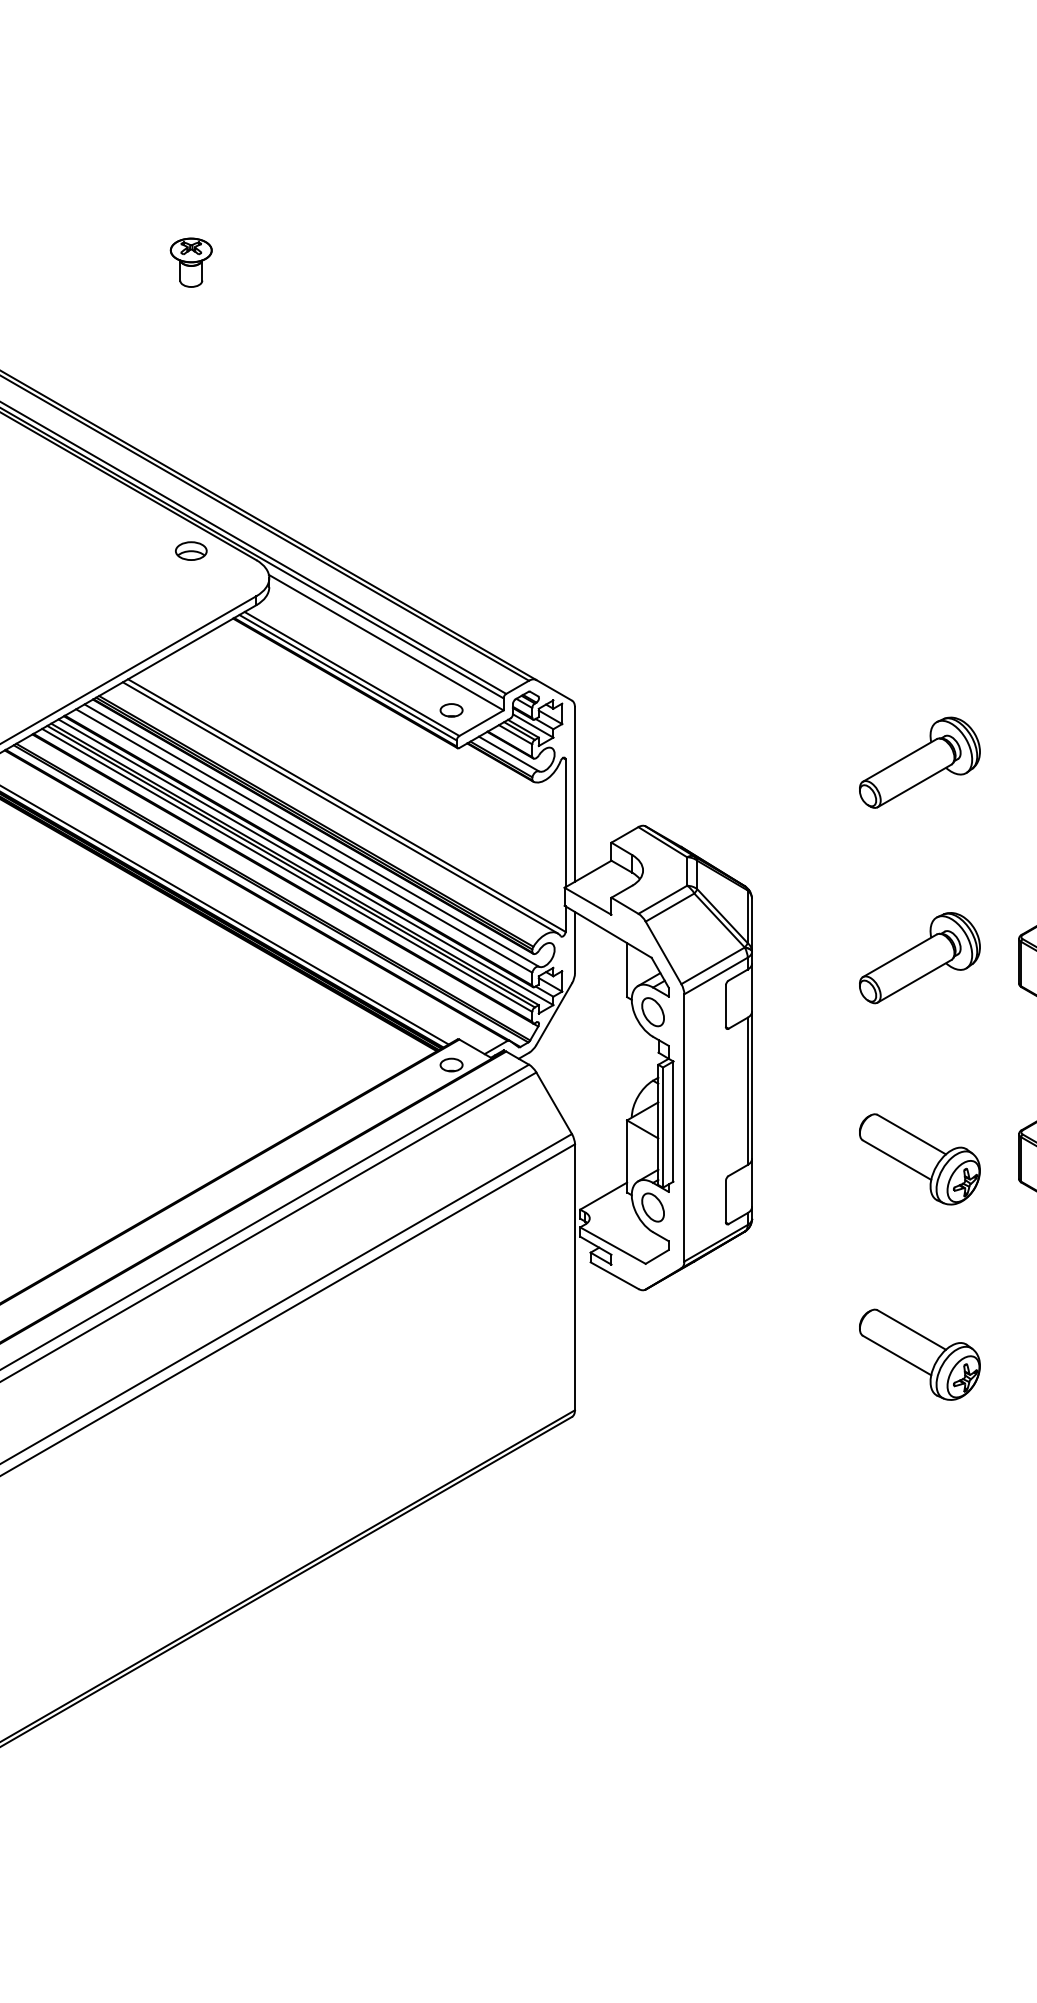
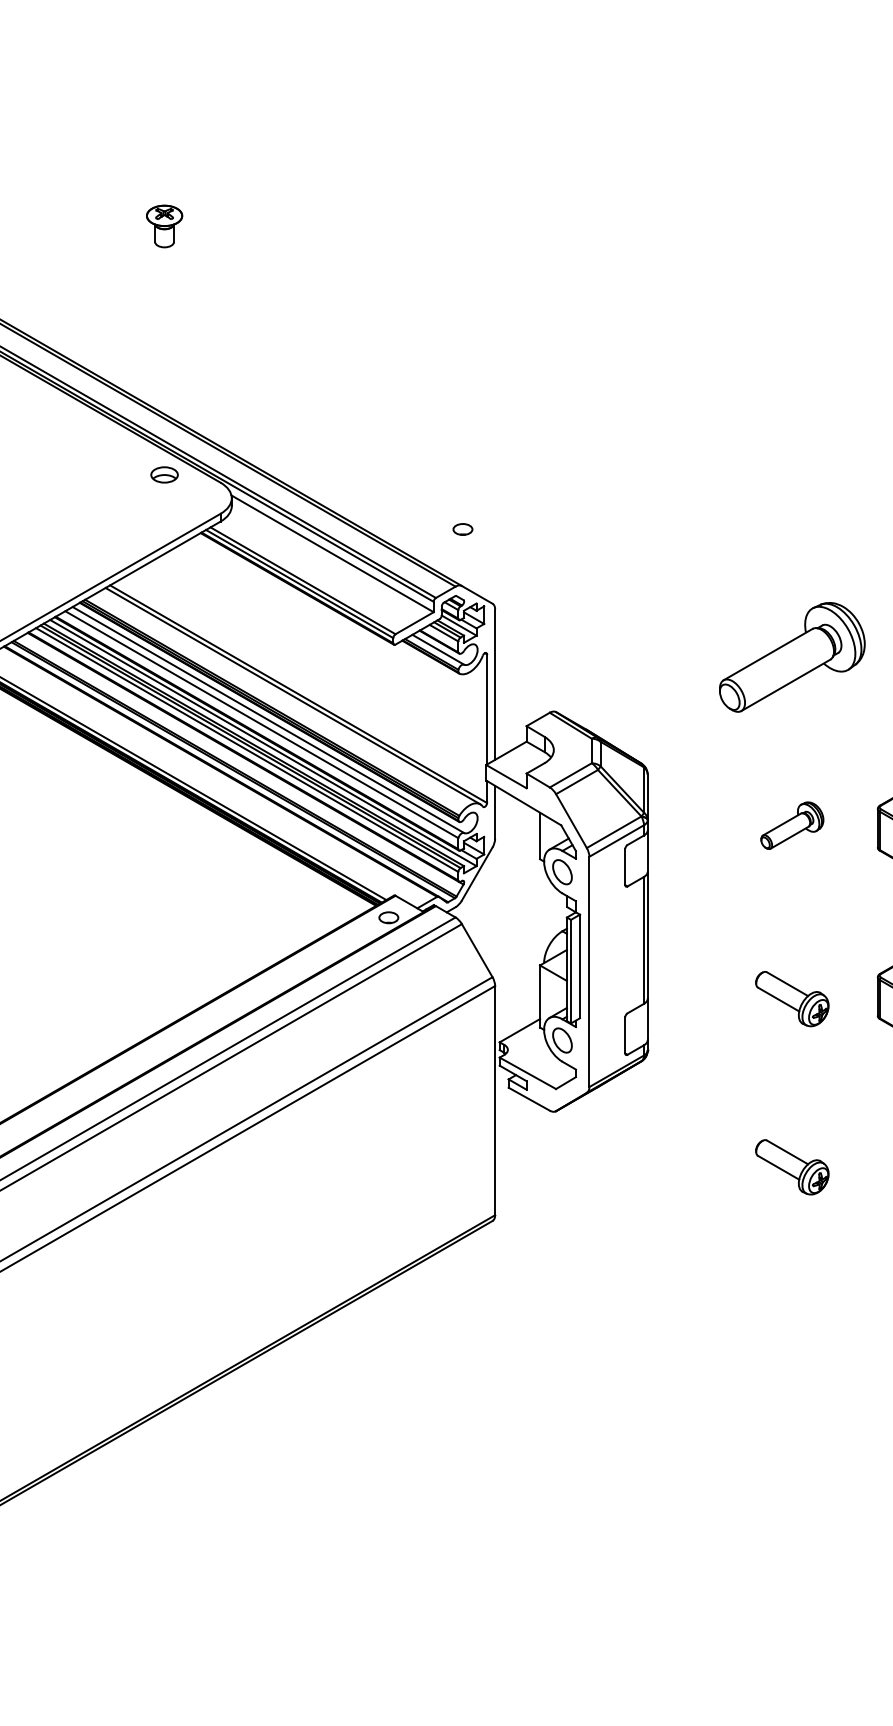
part: (451, 710) -> (462, 529), moved
part: (919, 762) -> (792, 657), size x1.4
part: (919, 958) -> (792, 825), size x0.6
part: (919, 1159) -> (792, 999), size x0.7
part: (919, 1354) -> (792, 1167), size x0.7

